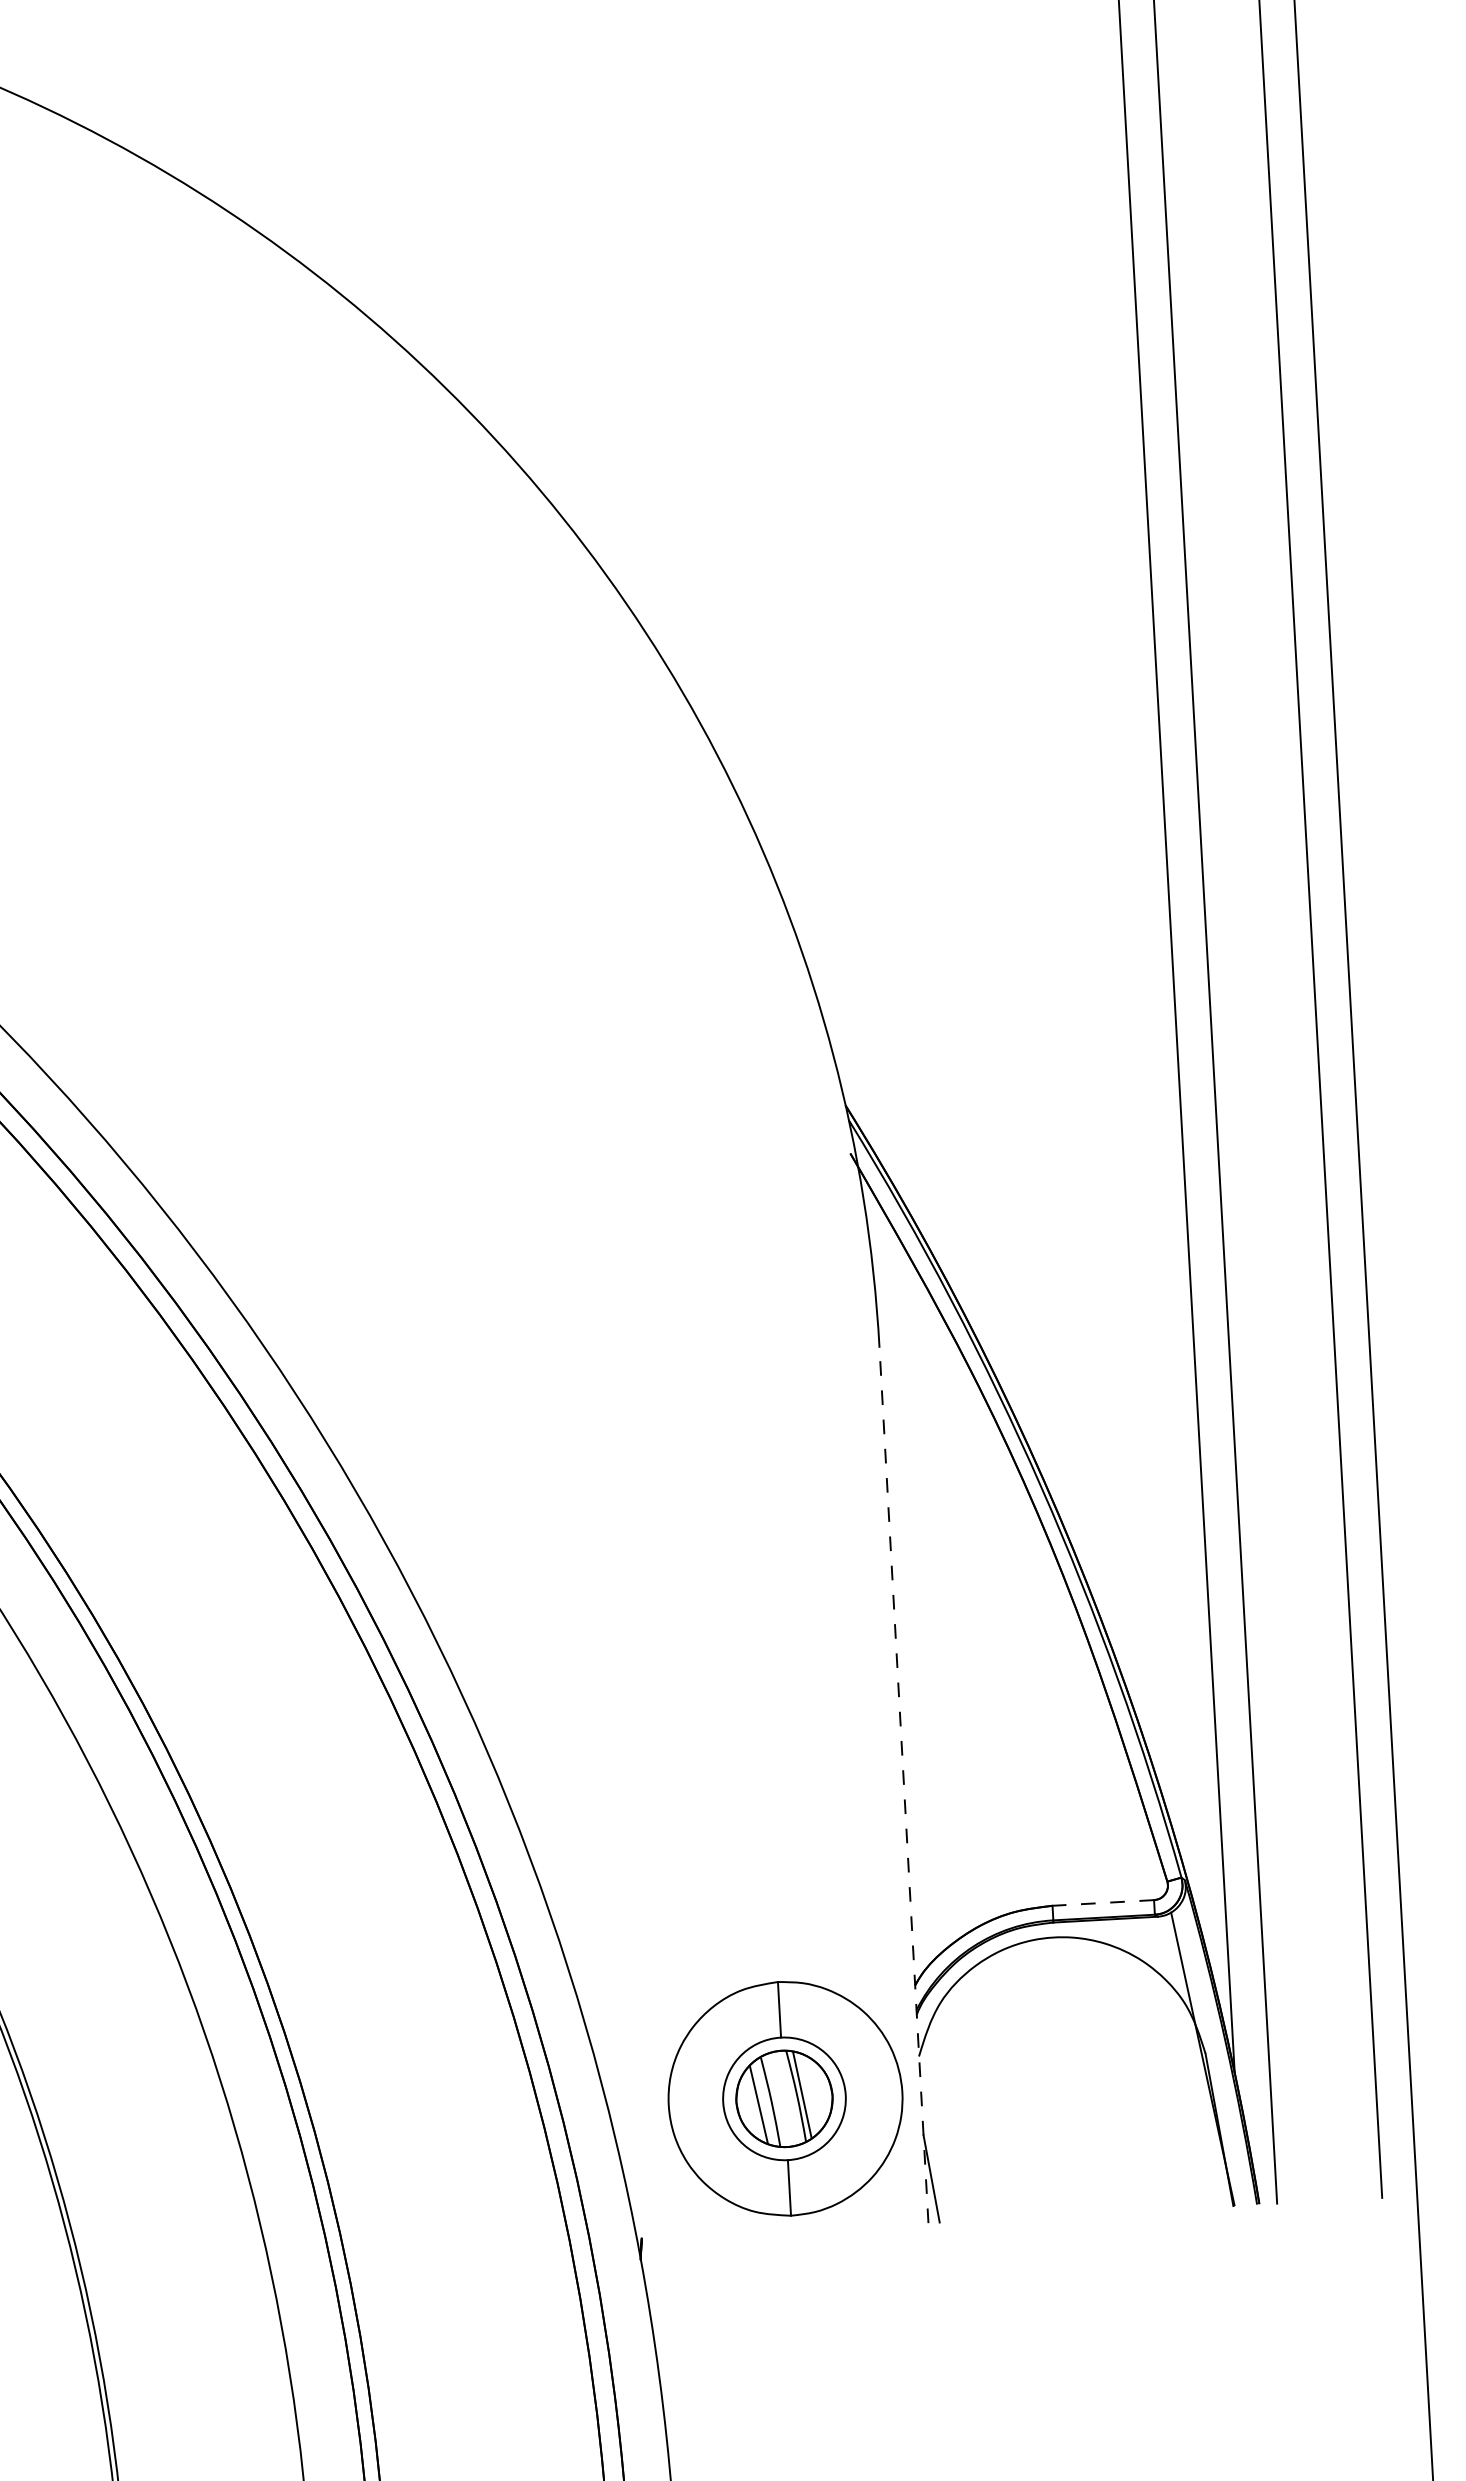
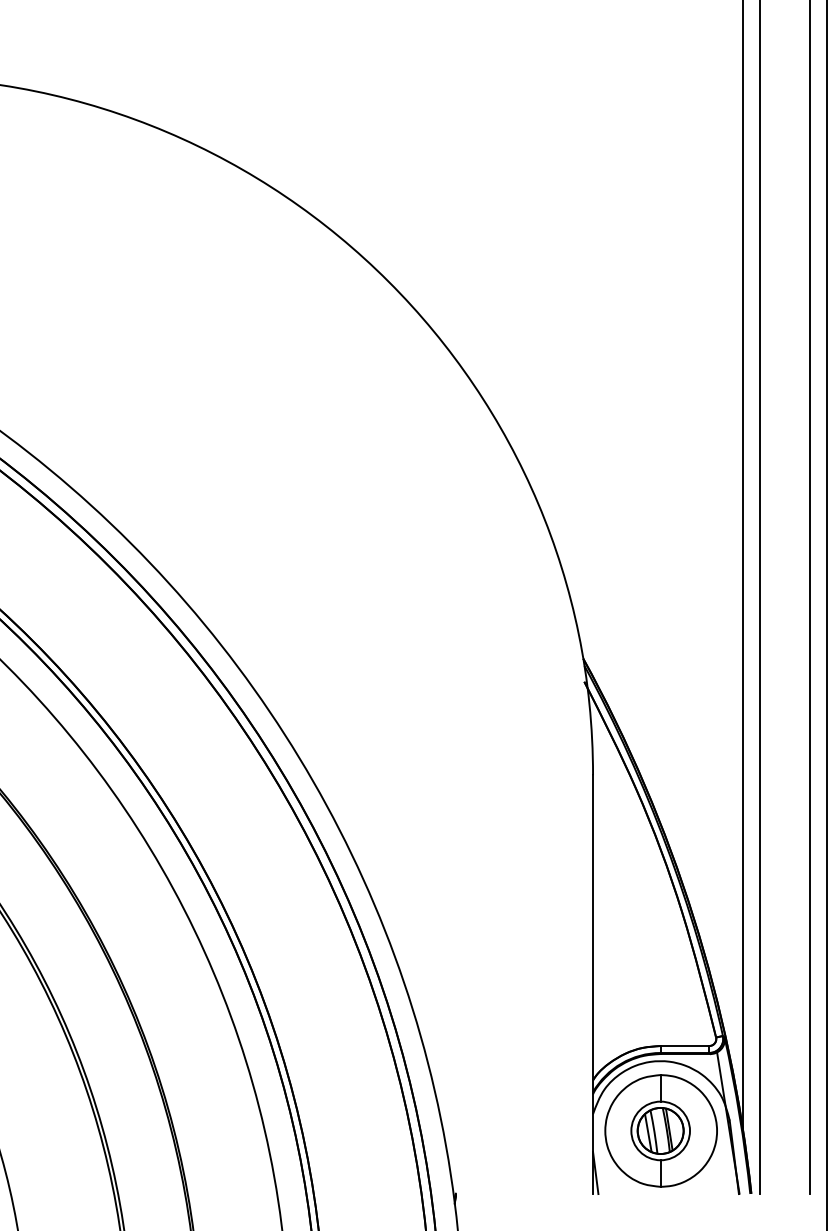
line: (904, 1785) -> (593, 984), dashed -> solid
line: (1102, 1904) -> (684, 1046), dashed -> solid
part: (784, 2097) -> (660, 1130), moved

